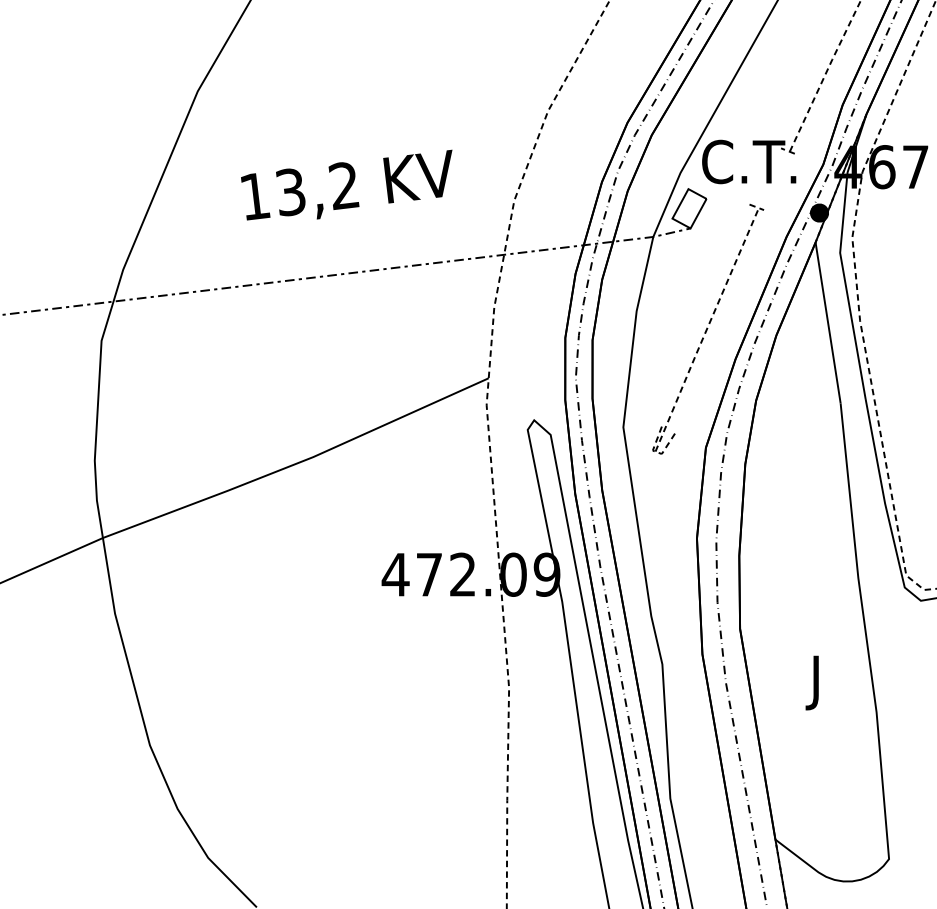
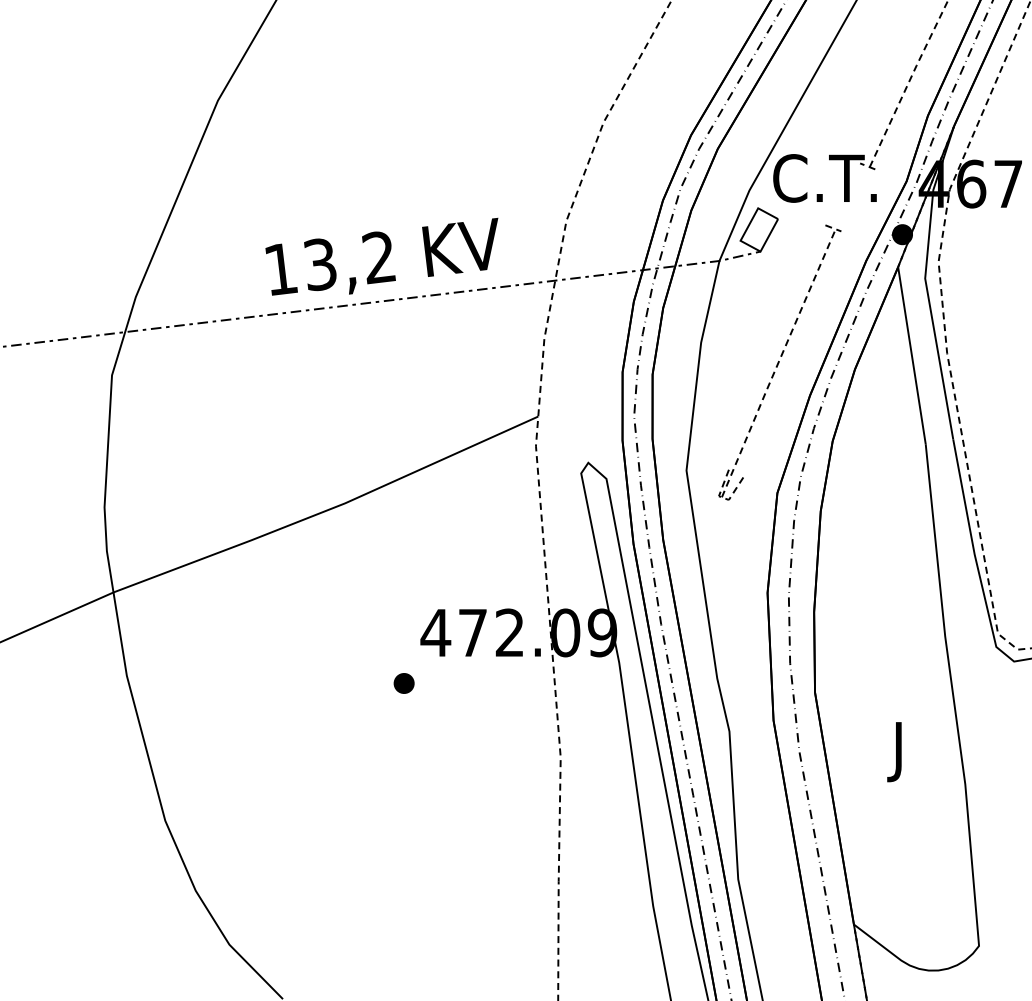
text: (346, 184) -> (381, 256), moved
part: (366, 620) -> (403, 683), added

